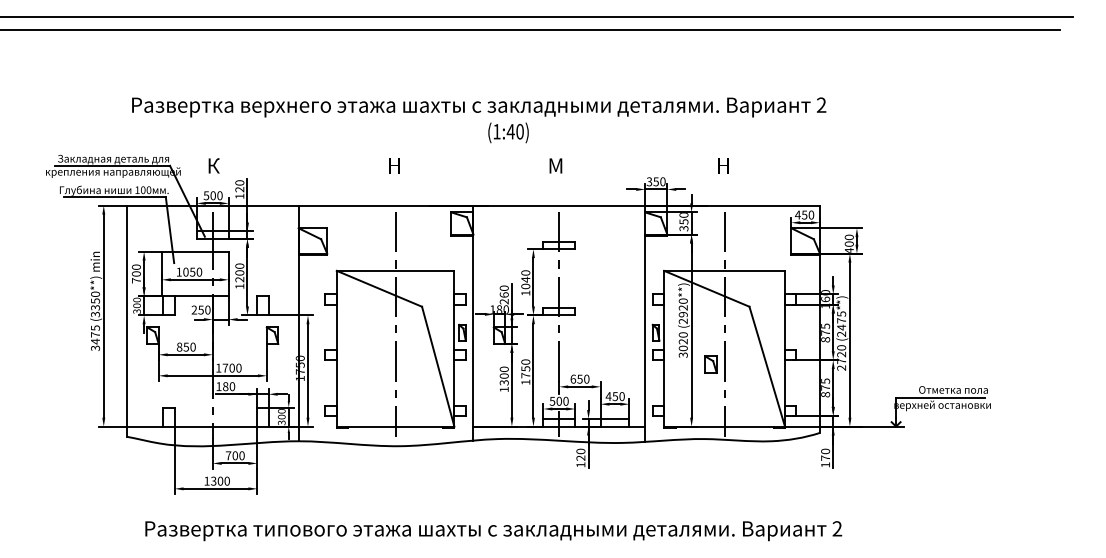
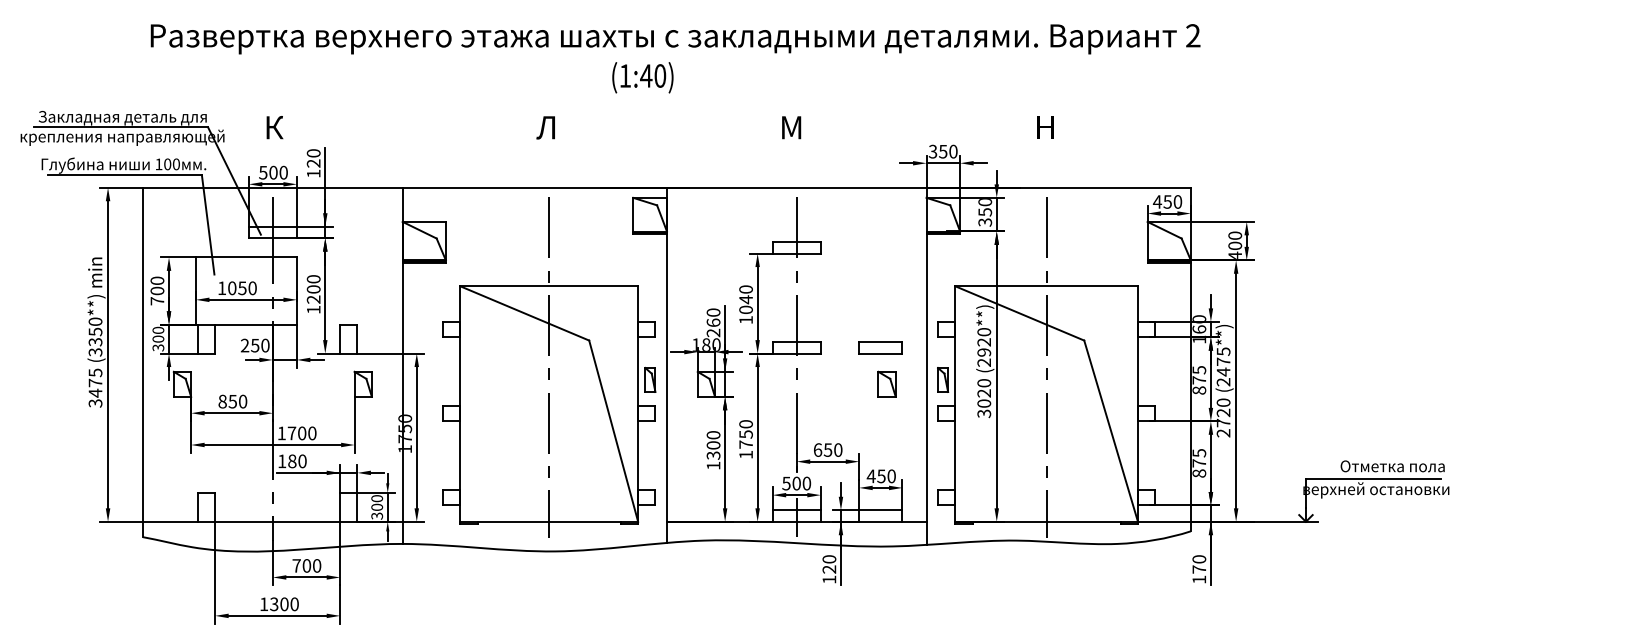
text: (508, 132) -> (642, 77), moved
text: (393, 165) -> (546, 127), Н -> Л
part: (614, 311) -> (880, 347), added
part: (710, 364) -> (886, 384), moved

